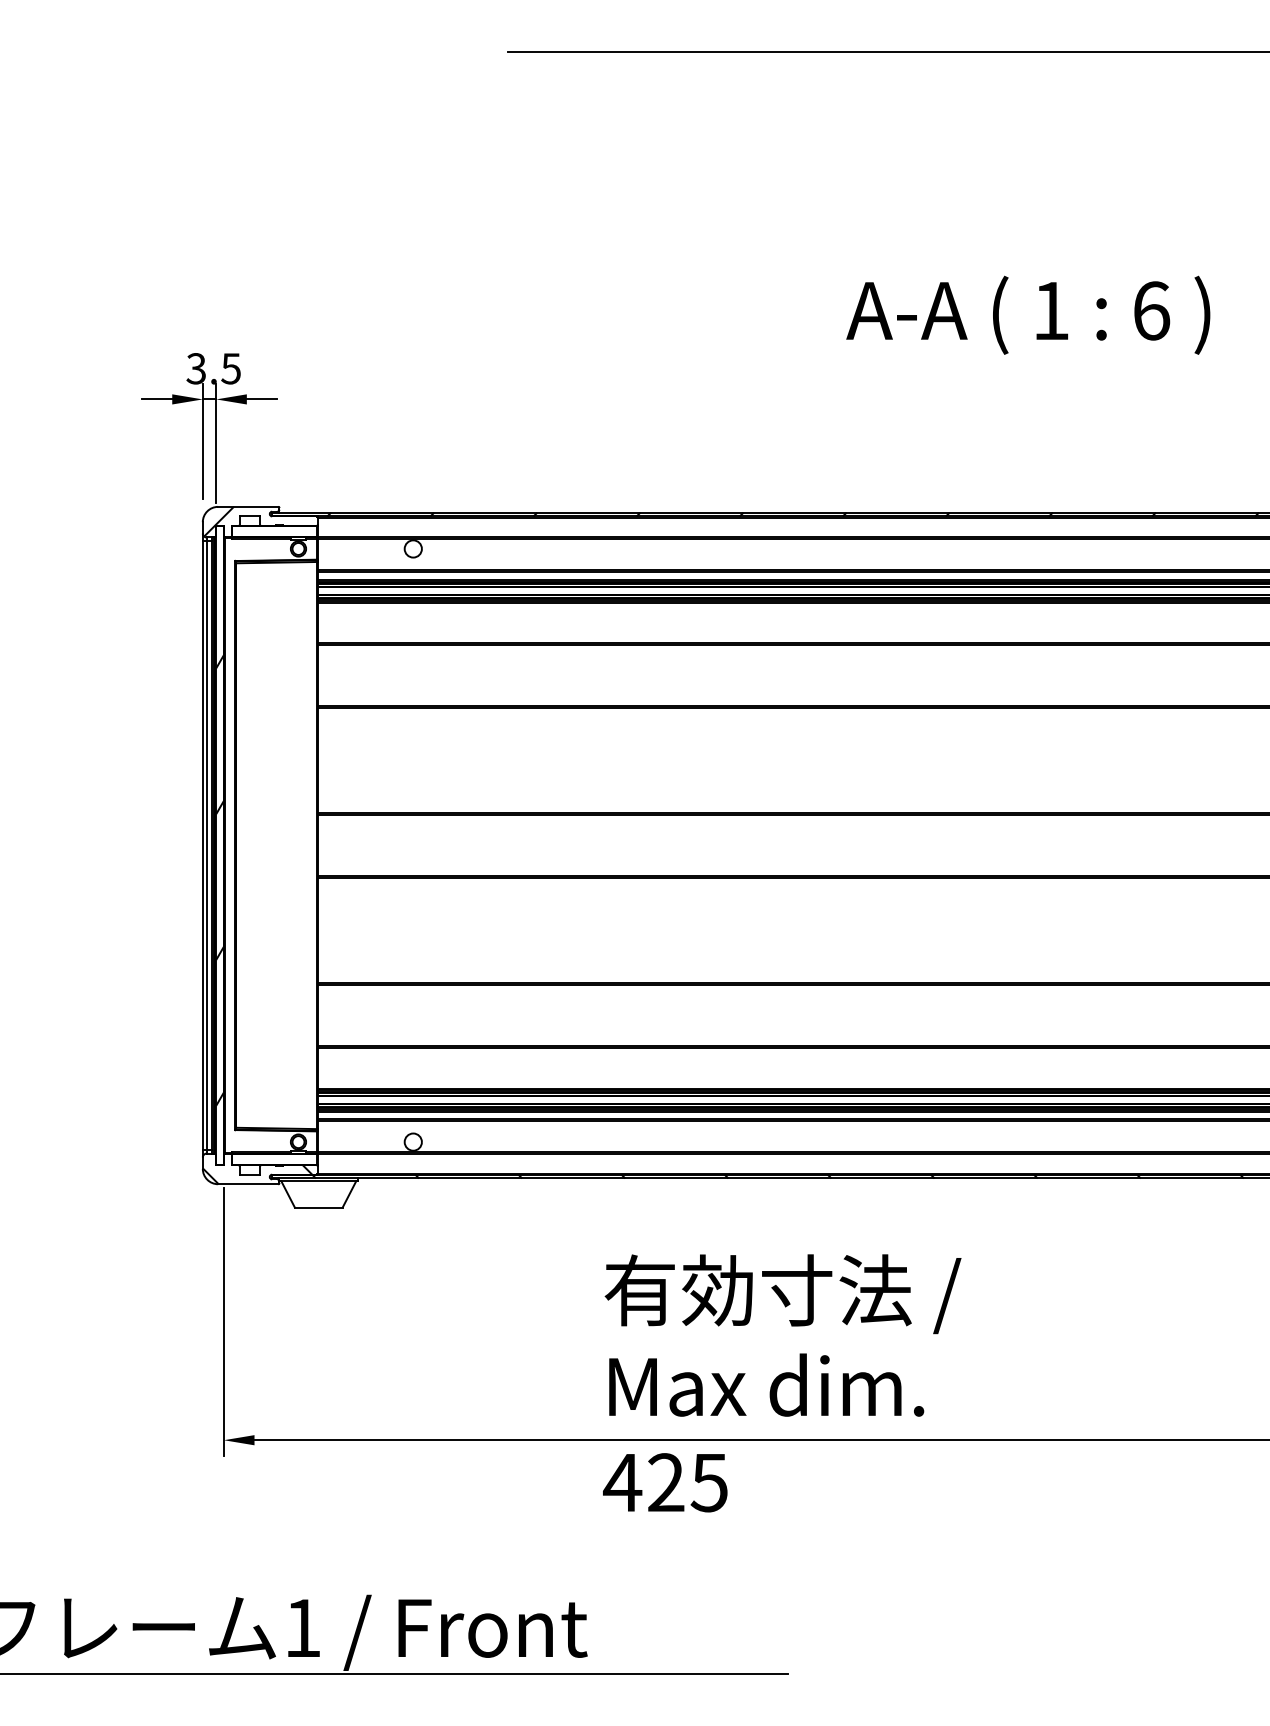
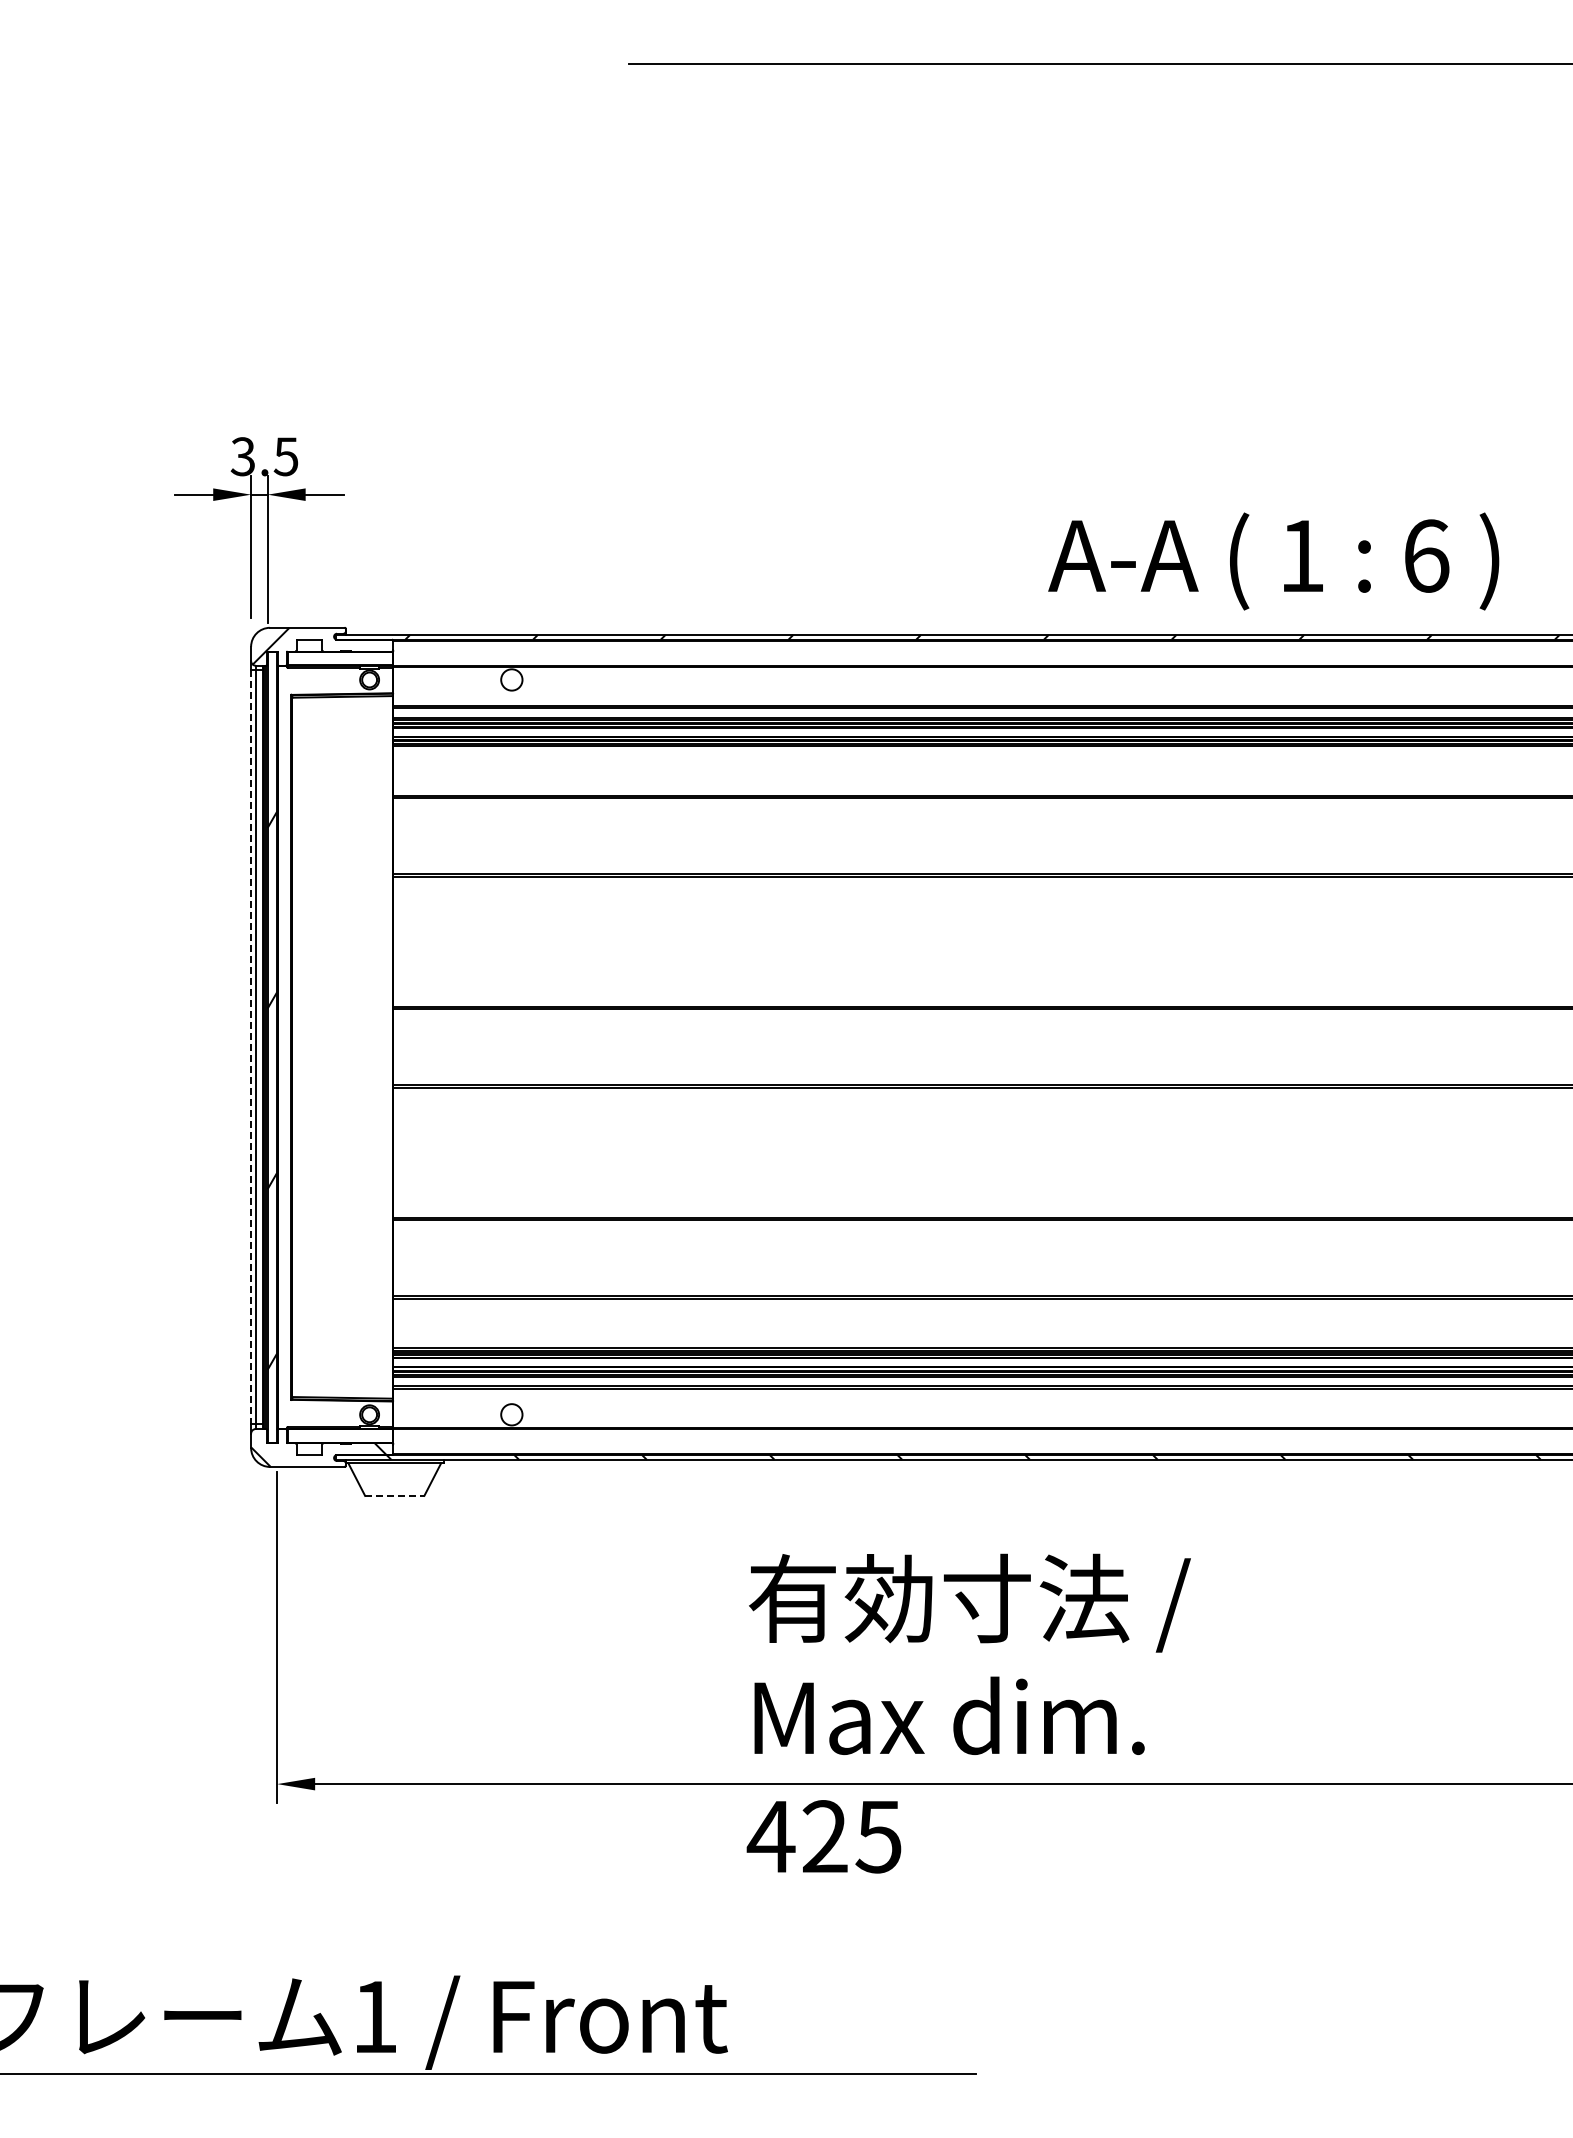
text: (1028, 315) -> (1273, 561), moved
line: (203, 845) -> (251, 1047), solid -> dashed
line: (318, 1207) -> (394, 1495), solid -> dashed

